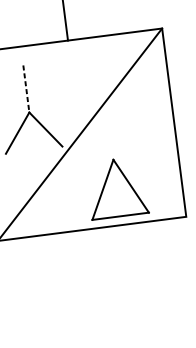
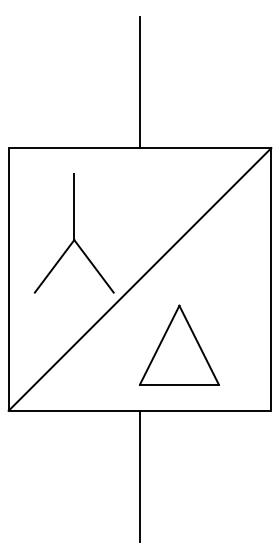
line: (26, 89) -> (74, 207), dashed -> solid
part: (117, 187) -> (179, 344), moved
line: (98, 275) -> (140, 476), added

